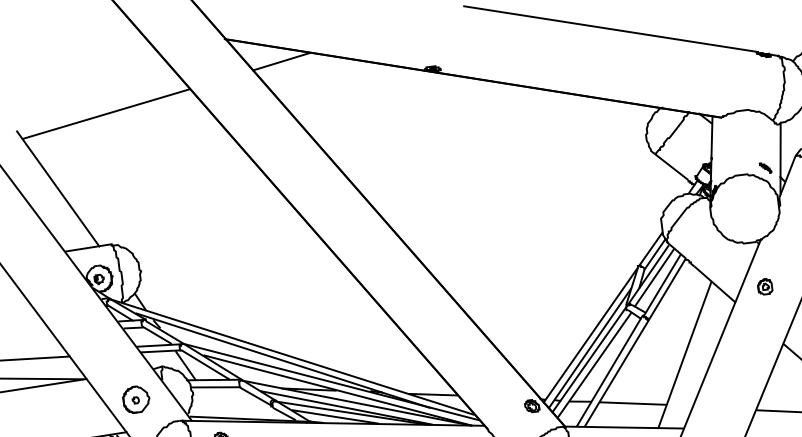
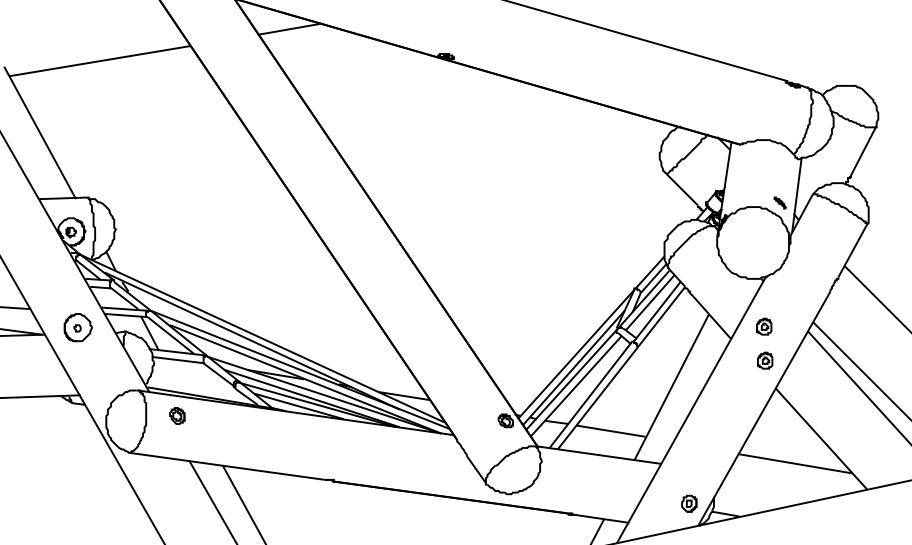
part: (770, 318) -> (765, 360), added
part: (135, 399) -> (77, 327), moved

